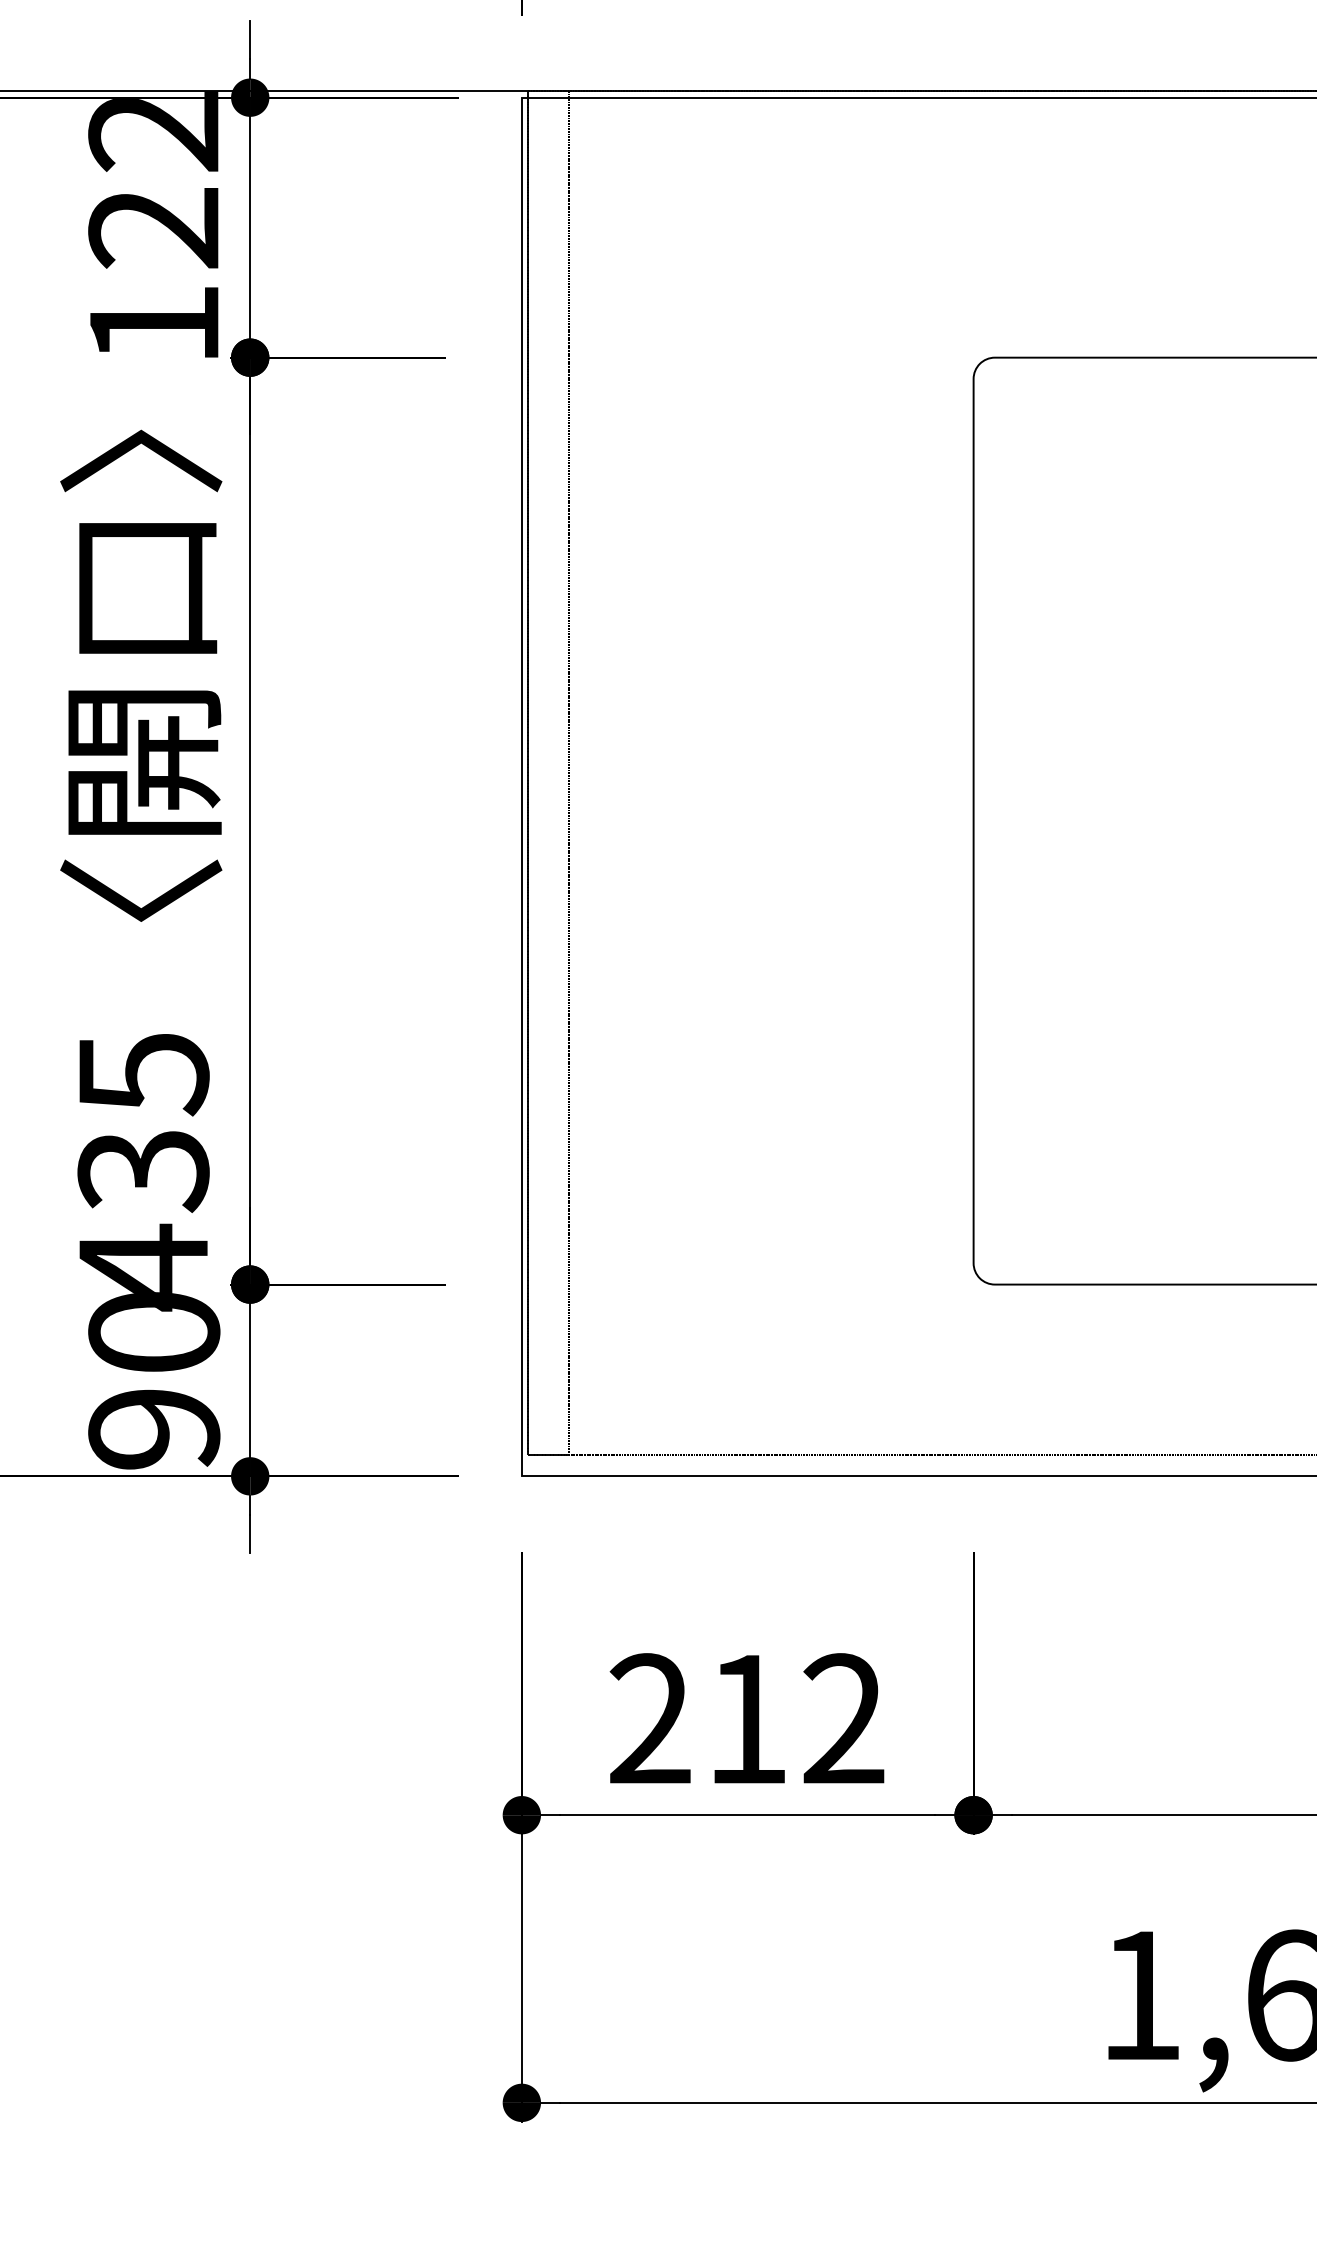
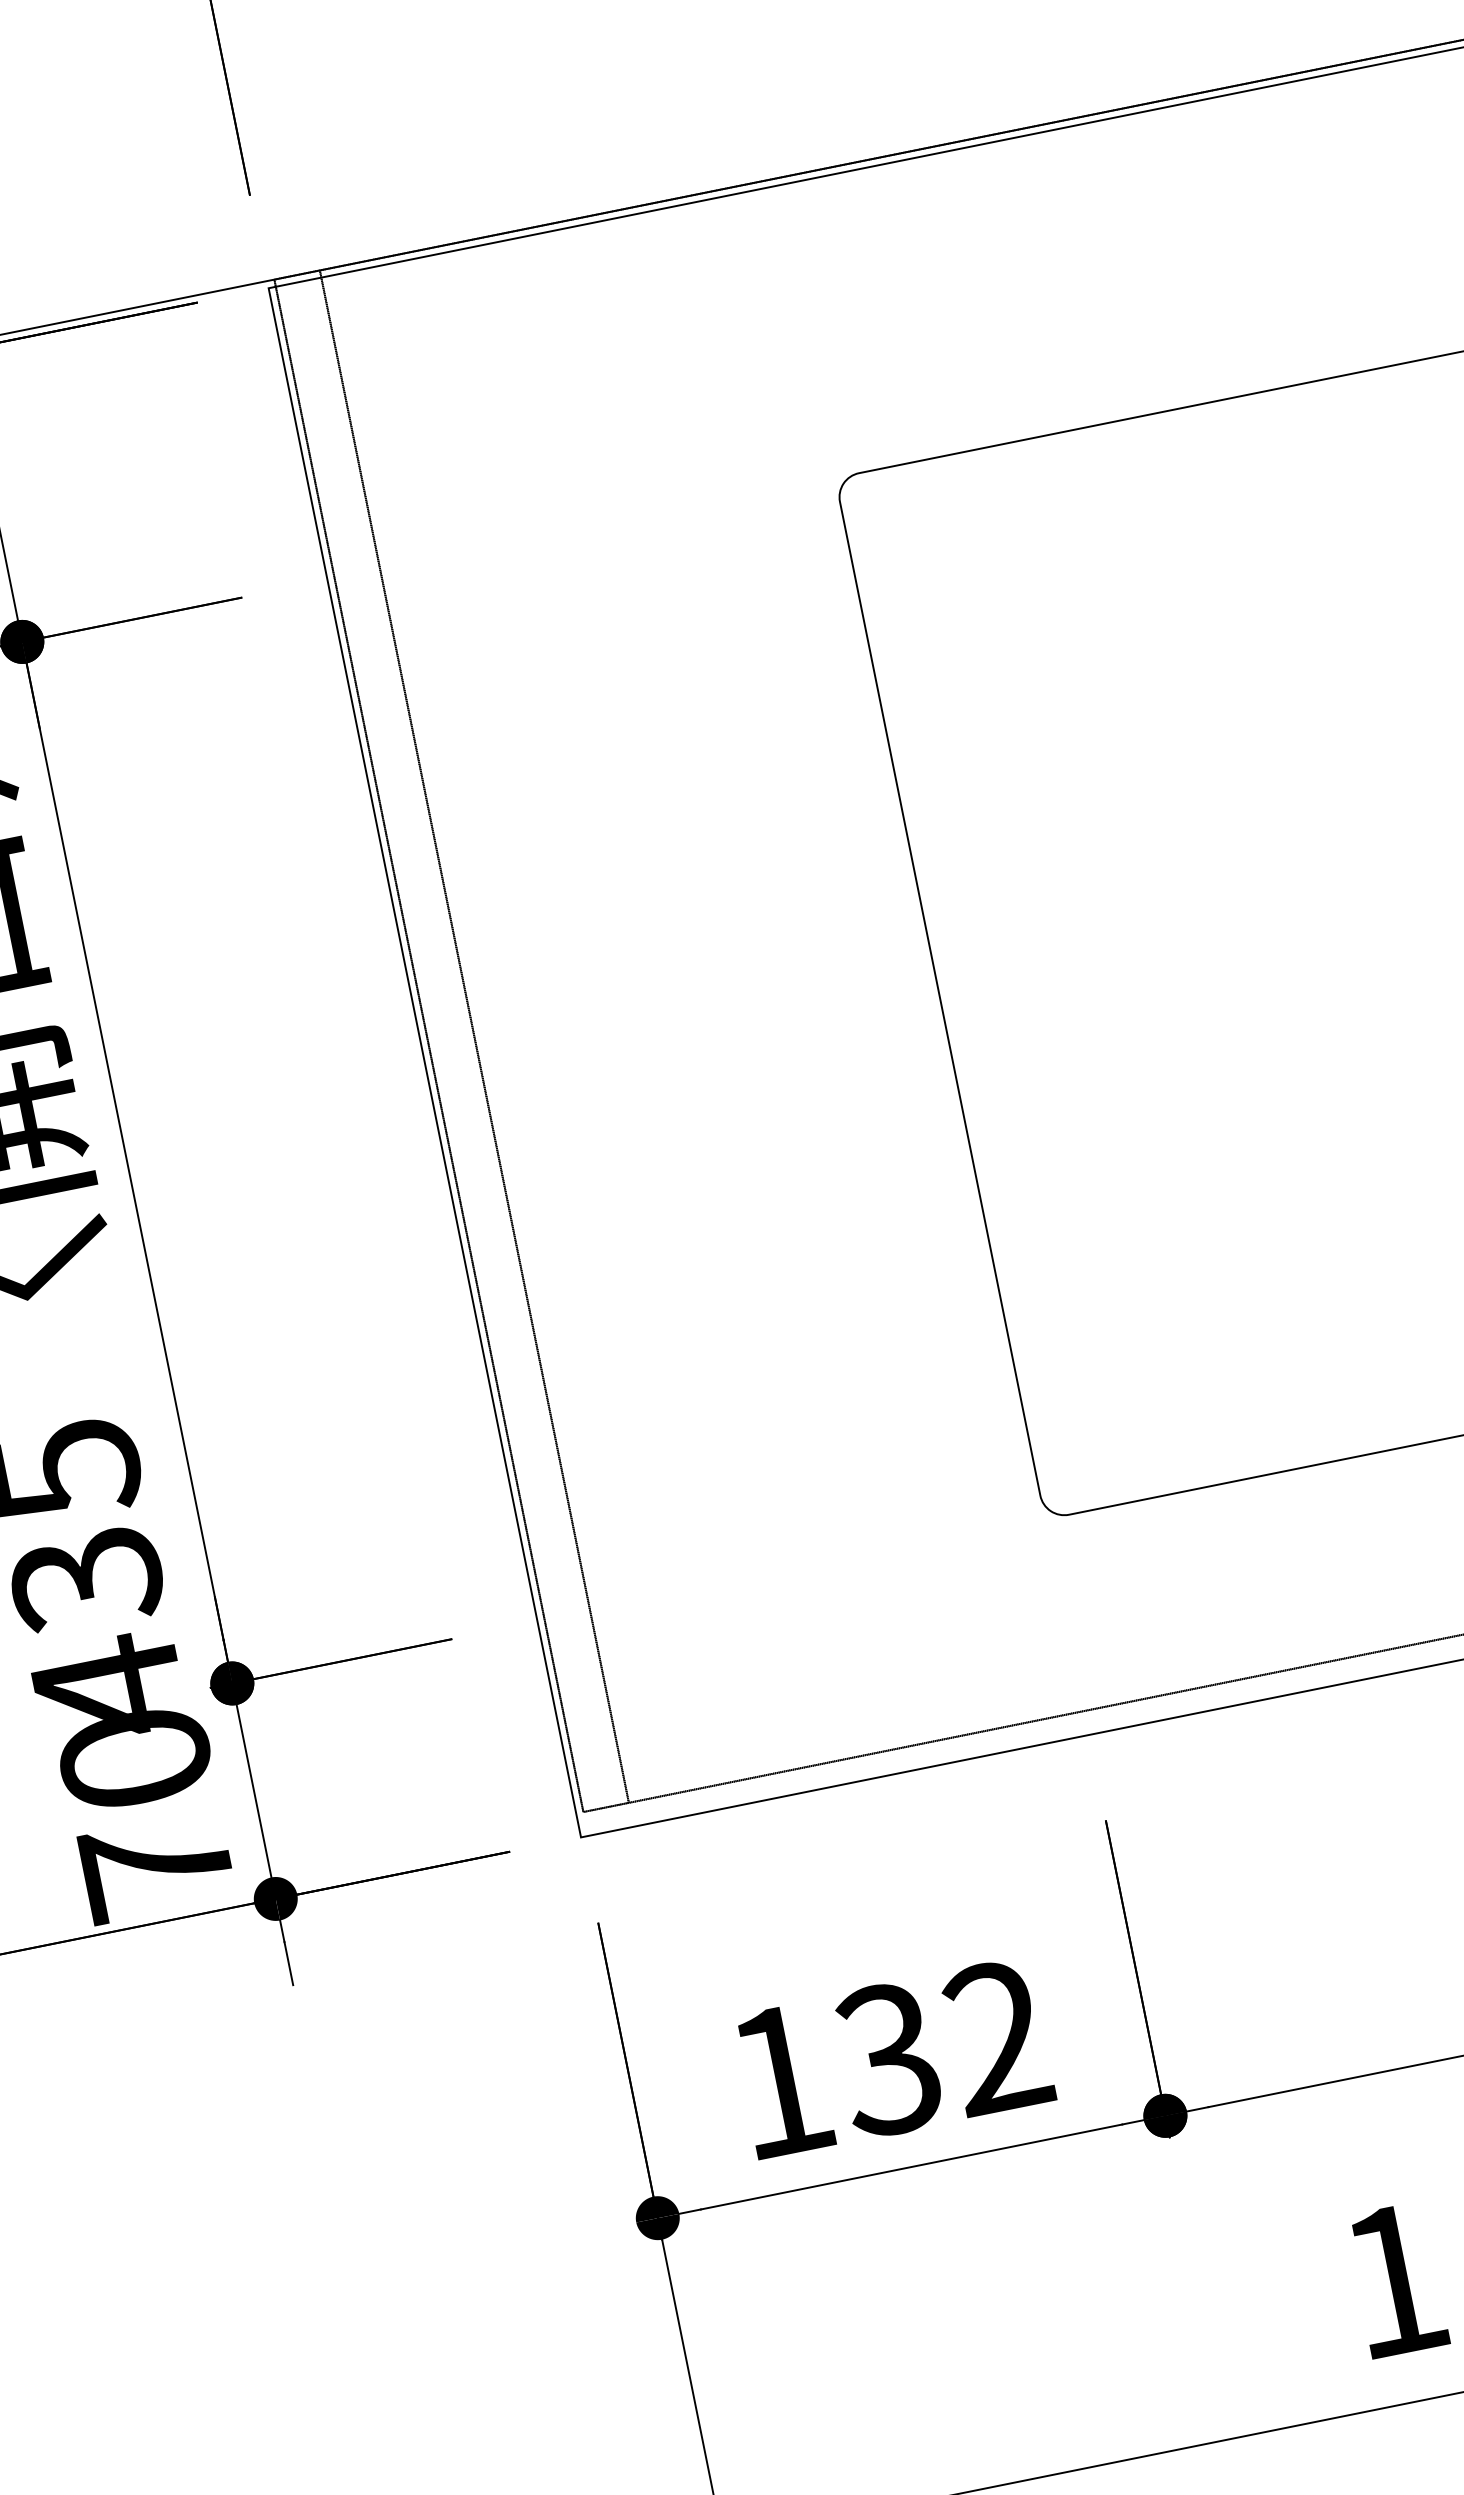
text: (154, 1428) -> (157, 1866), 90 -> 70
text: (697, 1719) -> (833, 2070), 212 -> 132

